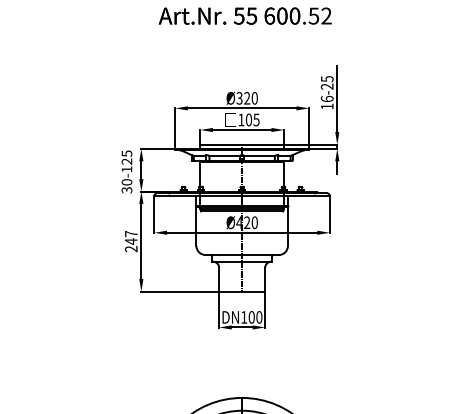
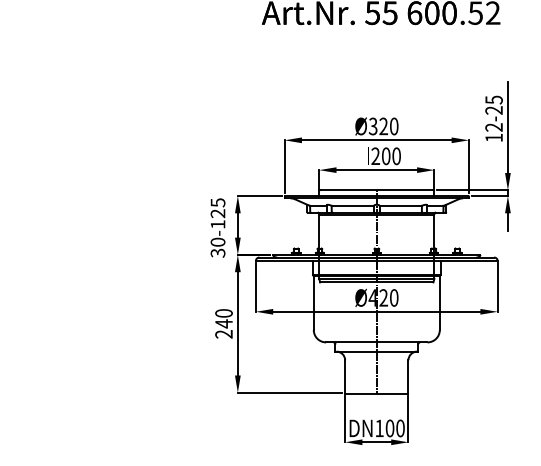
text: (326, 98) -> (493, 126), 16-25 -> 12-25
text: (248, 119) -> (385, 155), 105 -> 200
text: (131, 233) -> (224, 312), 247 -> 240

